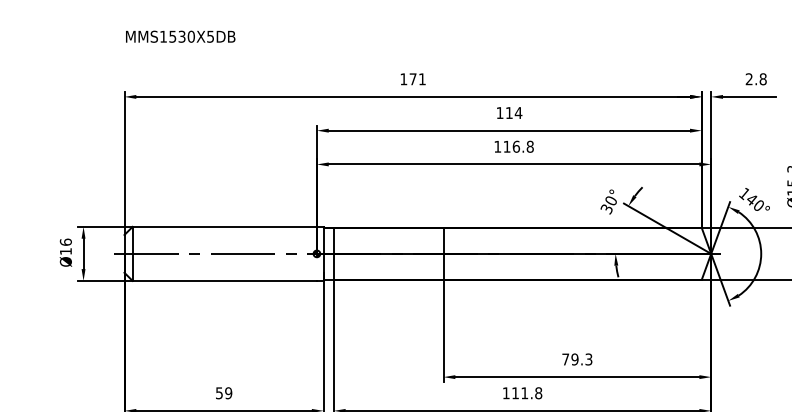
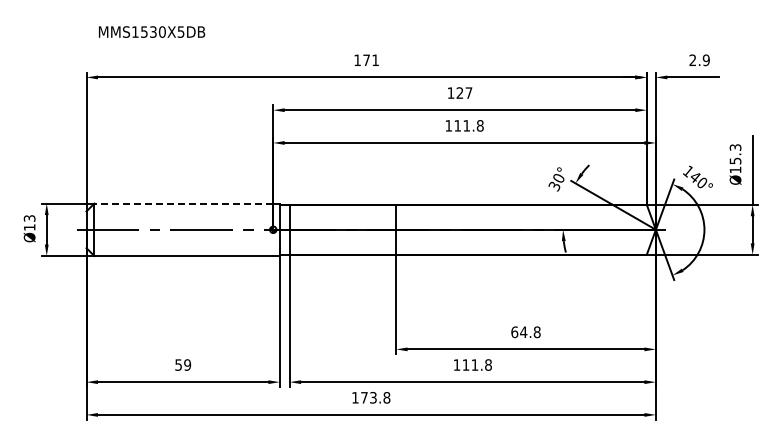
text: (181, 36) -> (152, 31), moved
text: (762, 79) -> (705, 60), 2.8 -> 2.9
text: (513, 112) -> (464, 92), 114 -> 127
text: (516, 146) -> (466, 125), 116.8 -> 111.8
line: (224, 226) -> (183, 203), solid -> dashed
text: (65, 242) -> (29, 218), Ø16 -> Ø13
text: (576, 359) -> (525, 332), 79.3 -> 64.8

